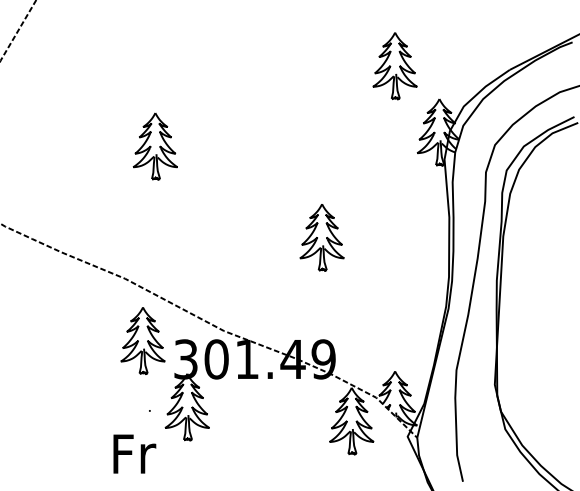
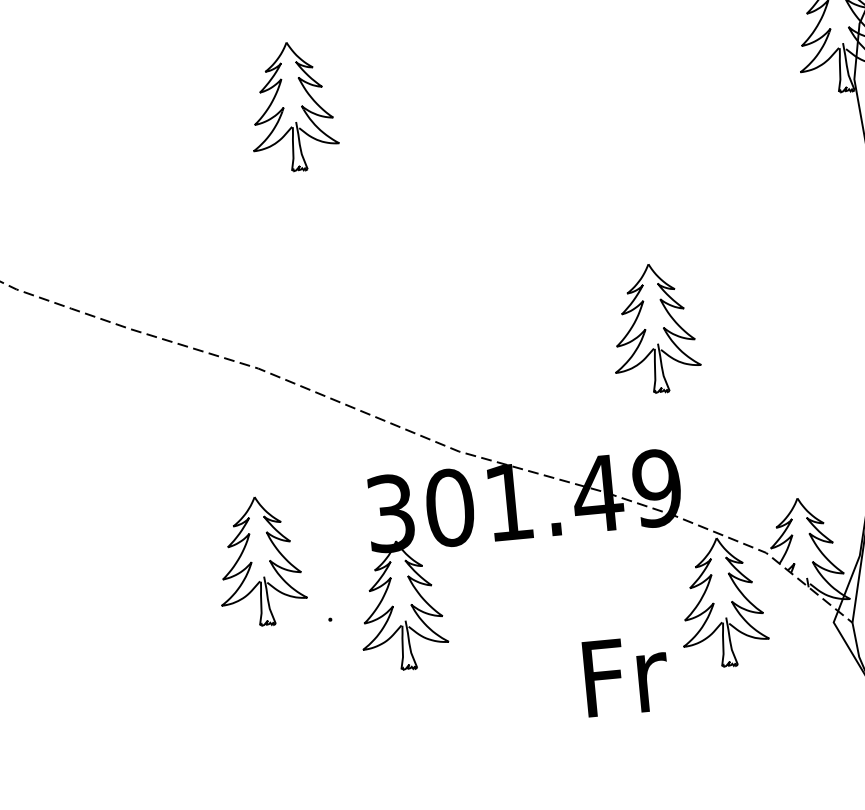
part: (321, 237) -> (653, 328), moved
part: (142, 340) -> (259, 561), moved
text: (134, 453) -> (625, 674), moved

